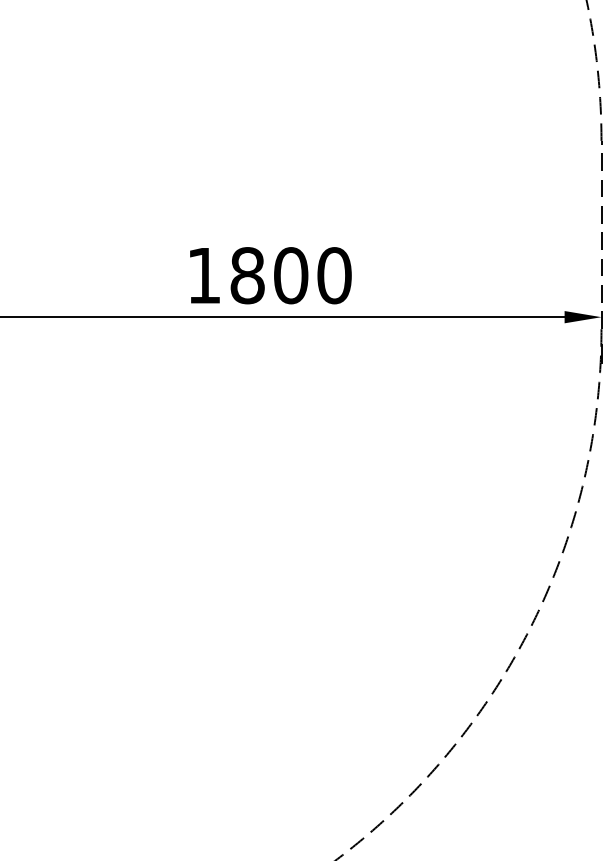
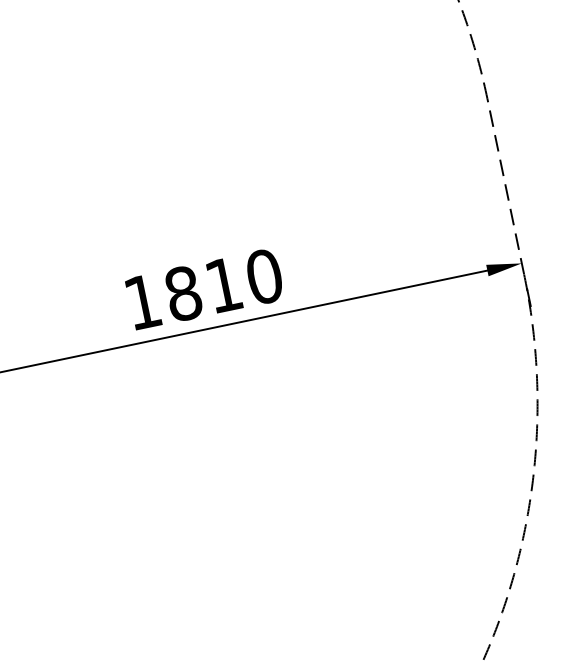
text: (291, 275) -> (224, 284), 1800 -> 1810

